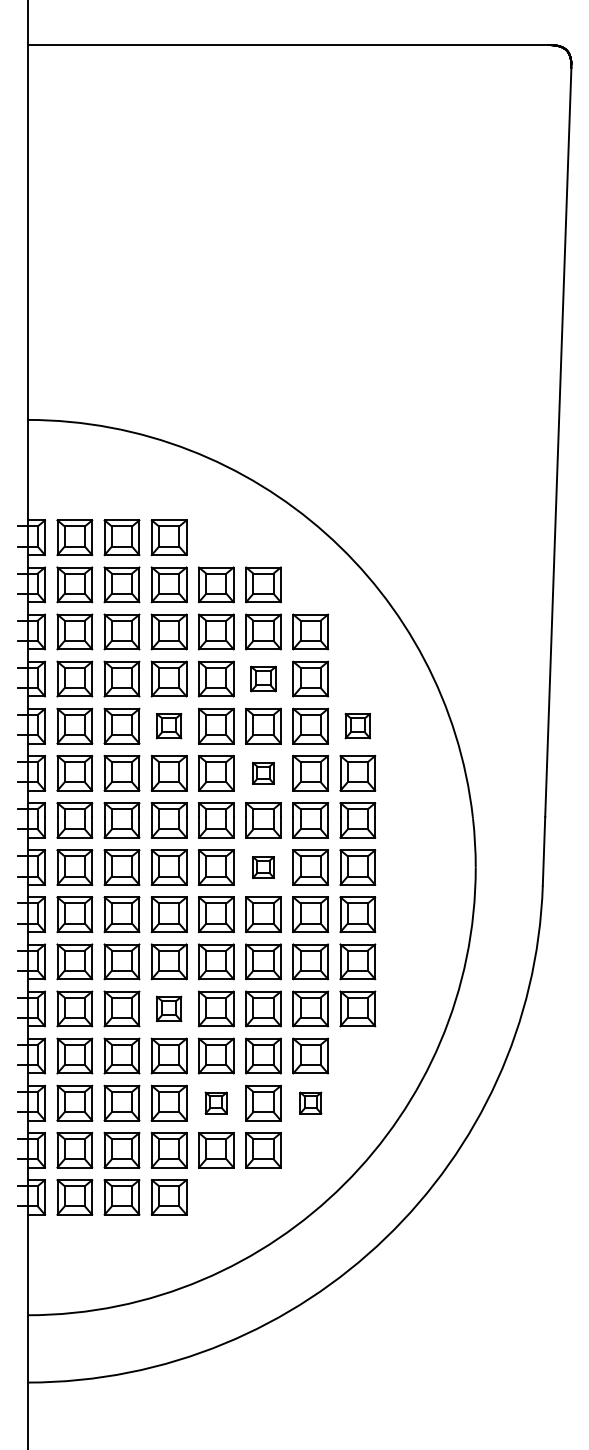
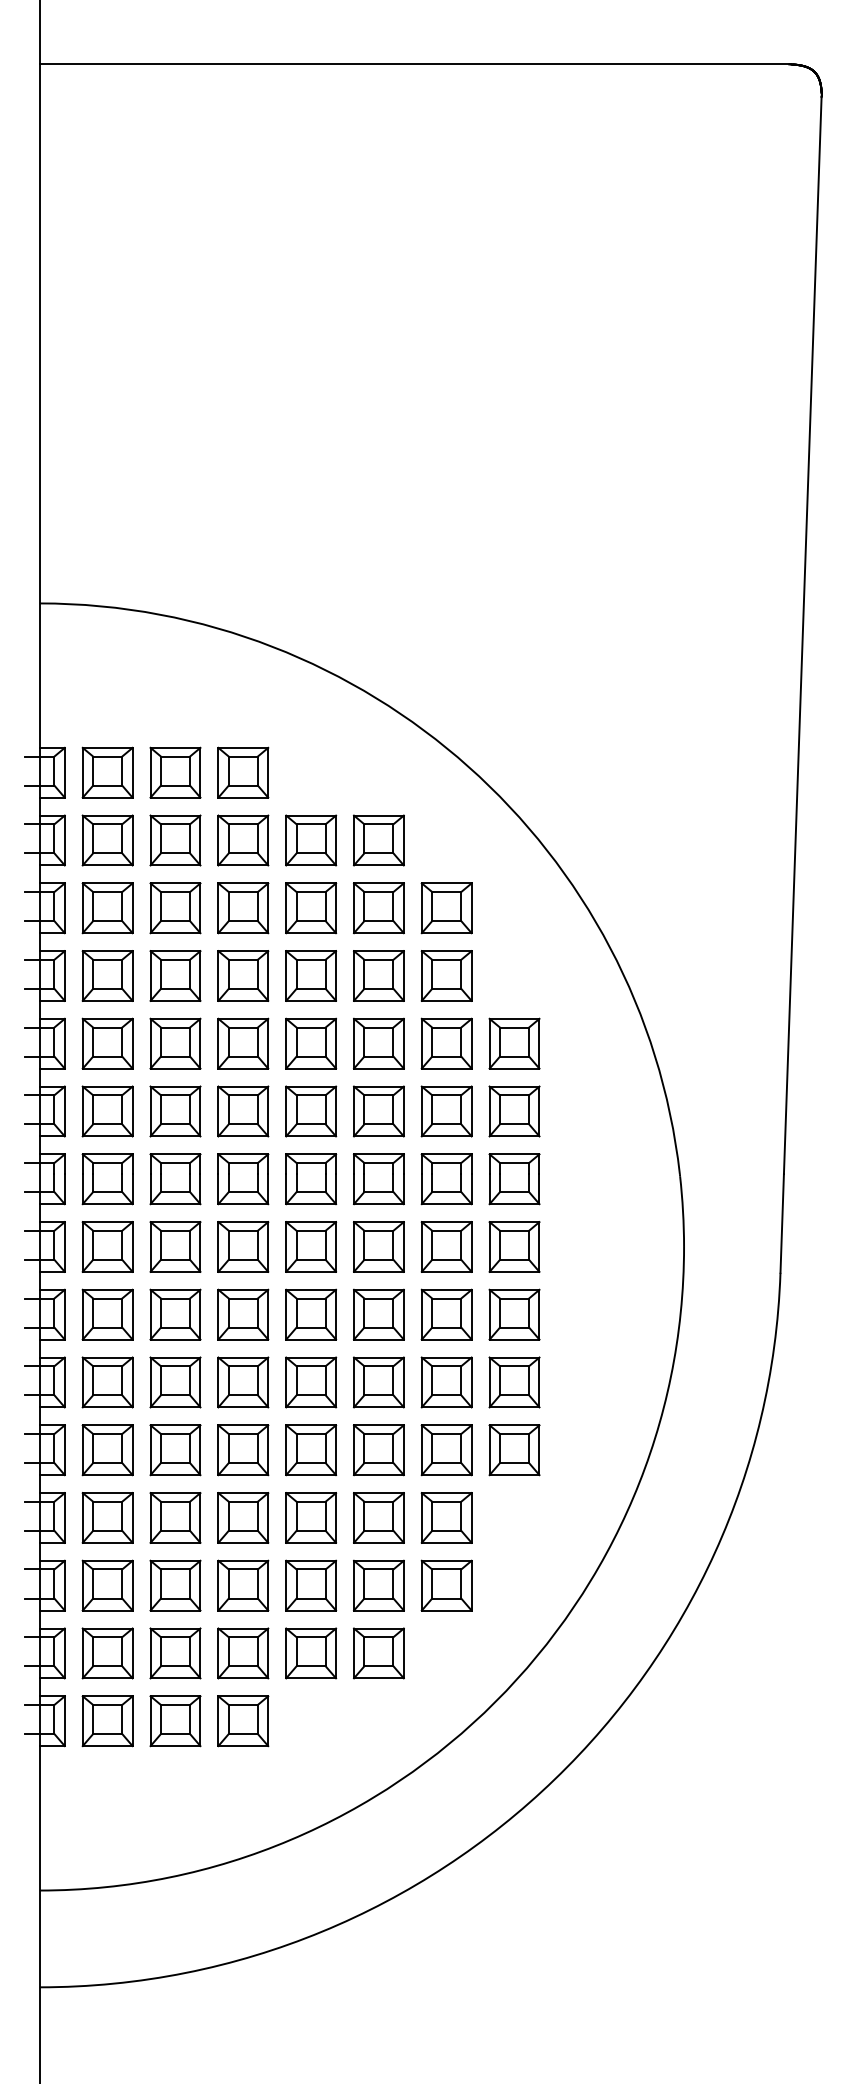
part: (263, 678) -> (378, 975), size x1.43
part: (168, 725) -> (242, 1042), size x1.43
part: (357, 725) -> (514, 1042), size x1.43
part: (263, 773) -> (378, 1111), size x1.67
part: (263, 867) -> (378, 1246), size x1.67
part: (168, 1008) -> (242, 1449), size x1.43
part: (215, 1102) -> (309, 1584), size x1.67
part: (310, 1102) -> (446, 1584), size x1.67

